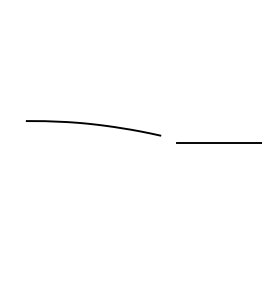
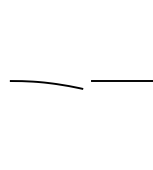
curve: (93, 125) -> (46, 83), moved

